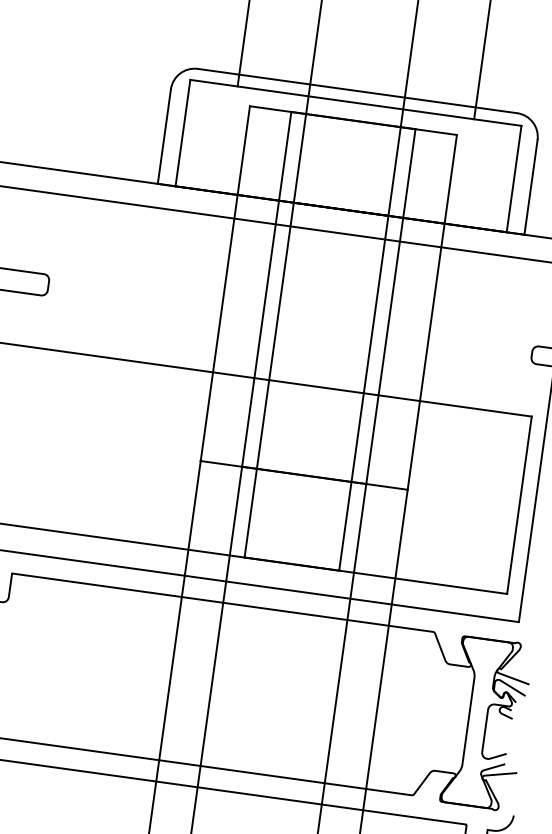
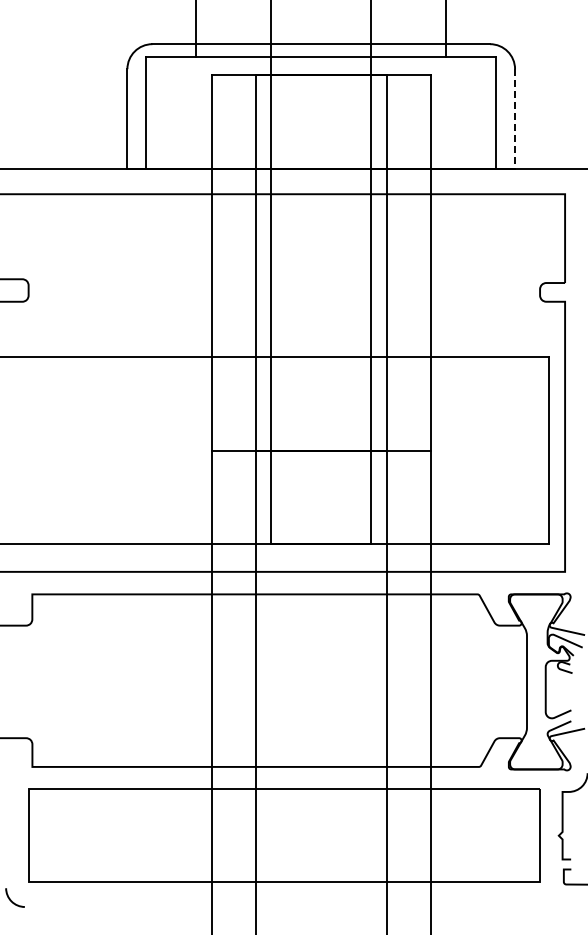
line: (531, 187) -> (515, 119), solid -> dashed

